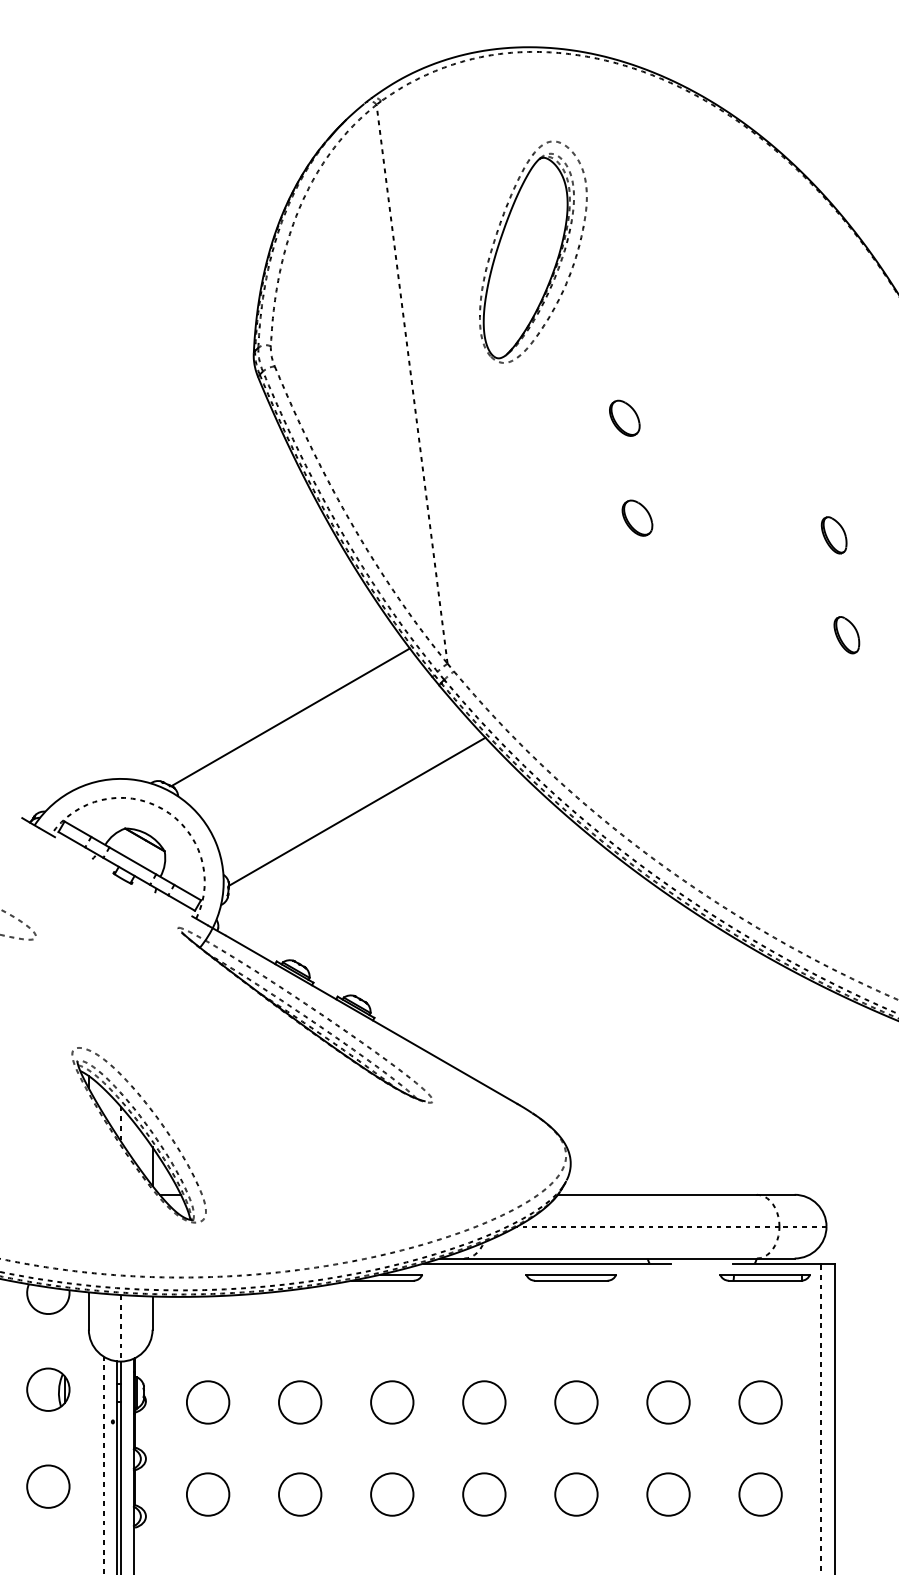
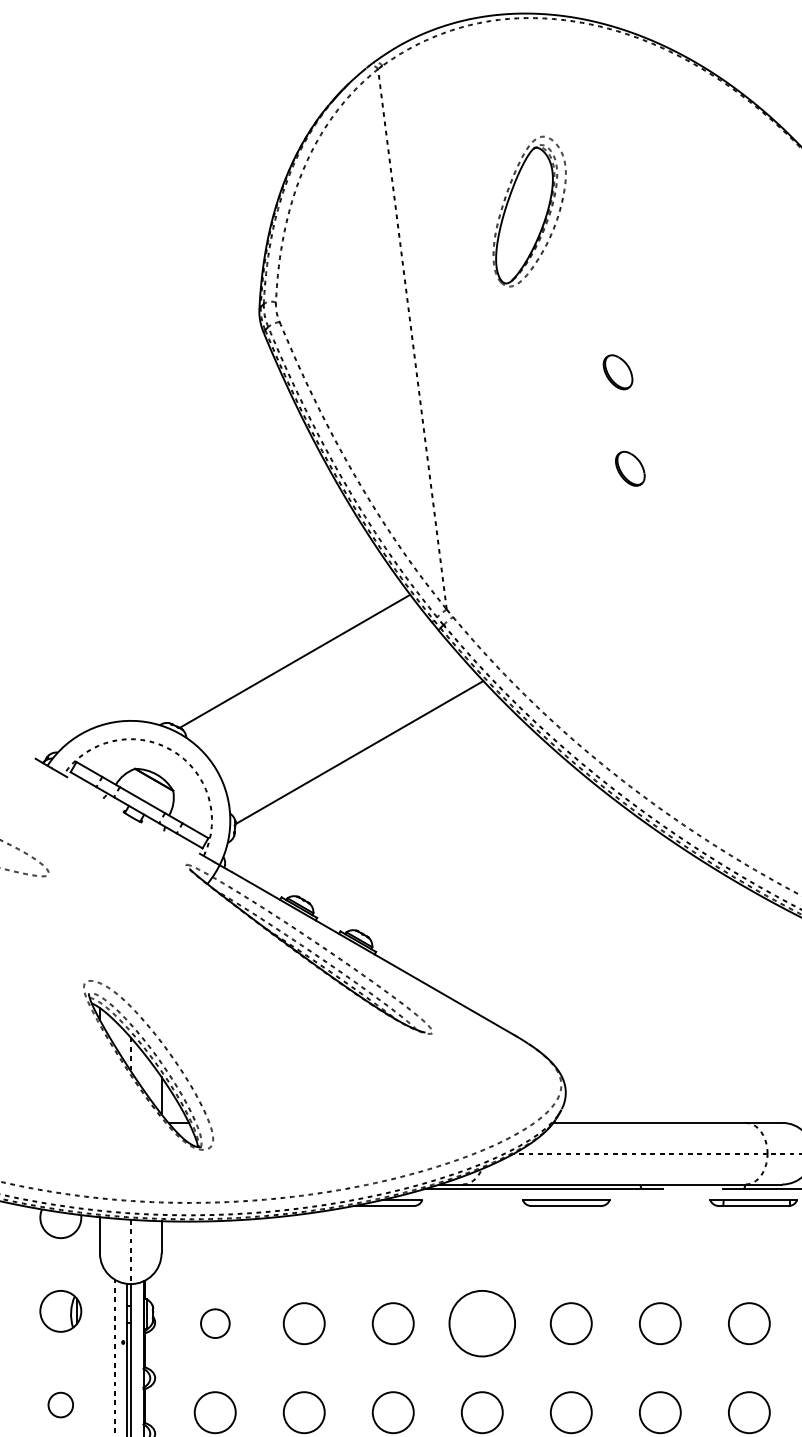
part: (533, 251) -> (529, 211), size x0.7
circle: (208, 1402) -> (215, 1323), size x0.7
circle: (484, 1402) -> (482, 1323), size x1.6
circle: (48, 1486) -> (60, 1404), size x0.6

